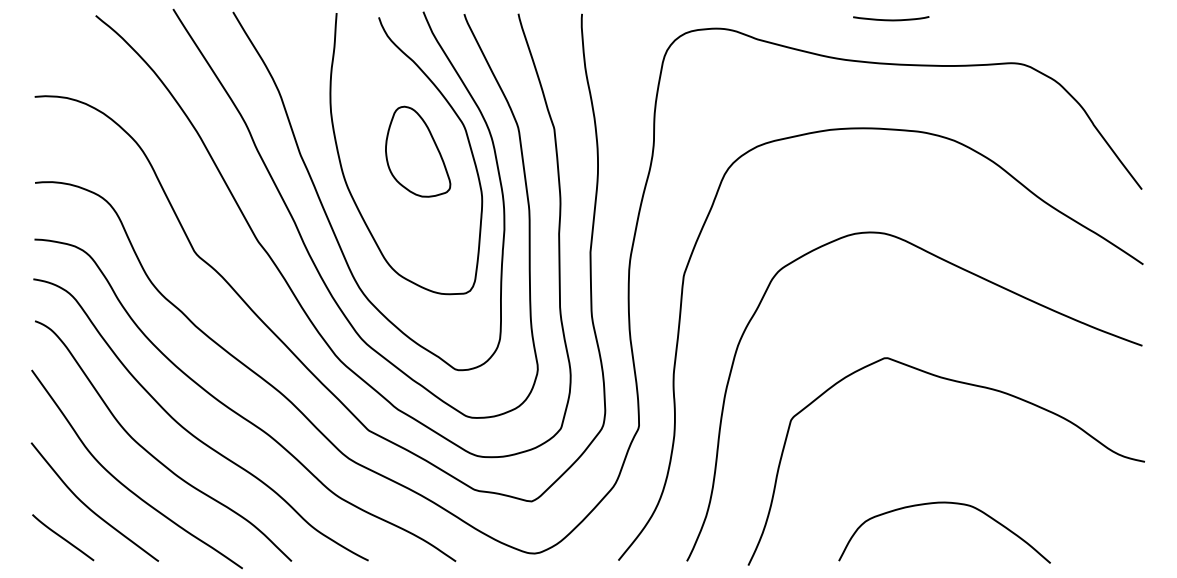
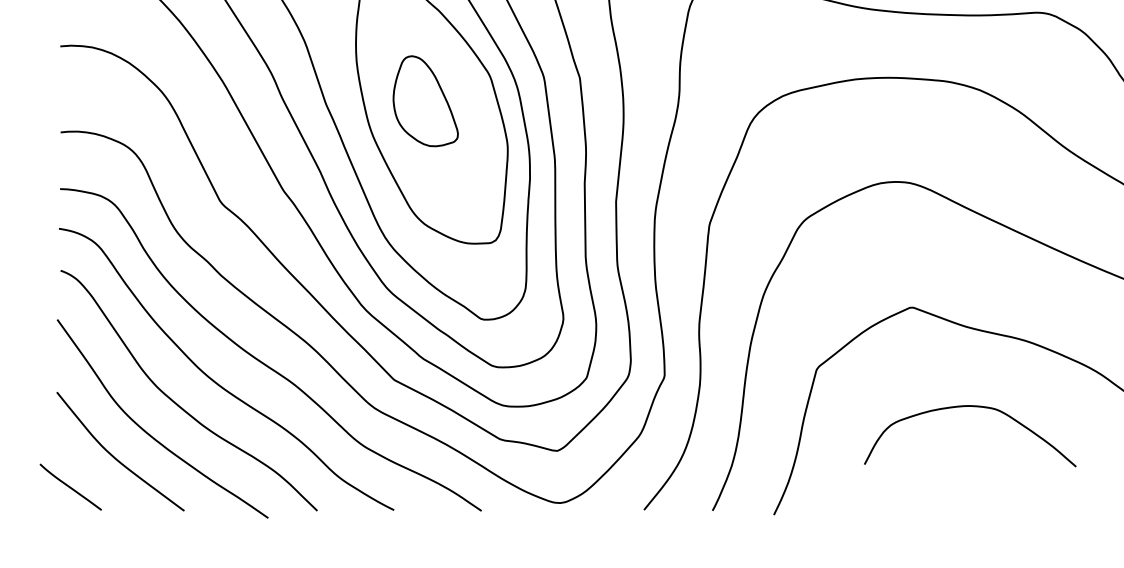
part: (418, 151) -> (426, 100), moved
curve: (944, 503) -> (970, 406), moved
line: (63, 537) -> (71, 486), moved

